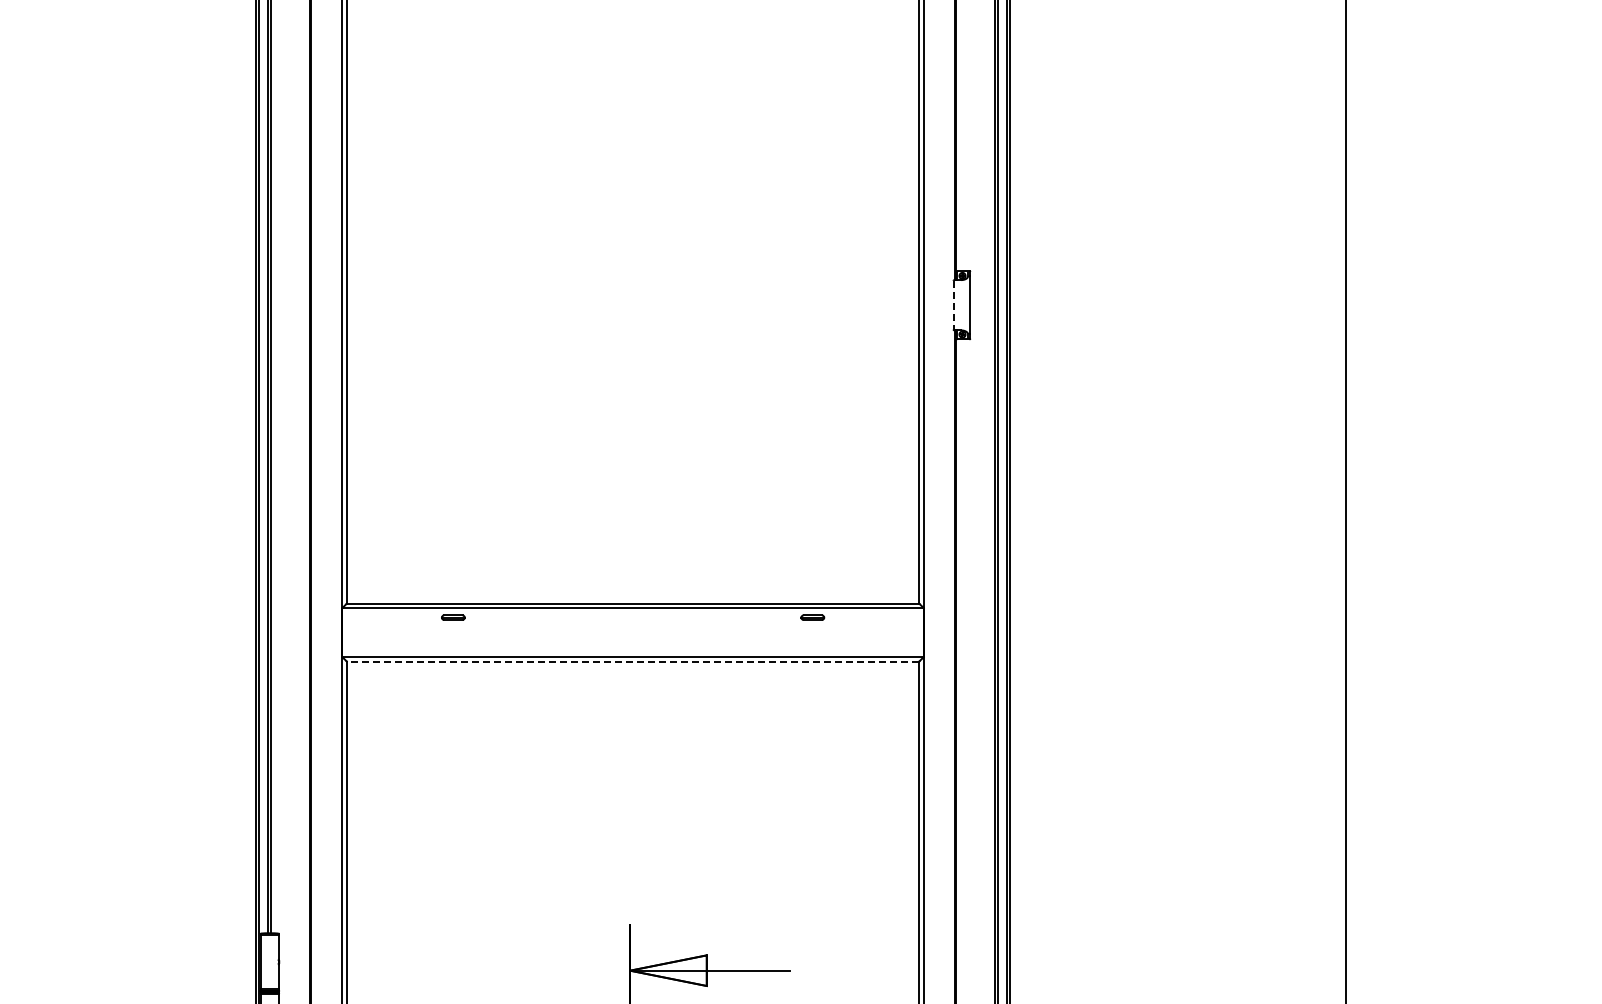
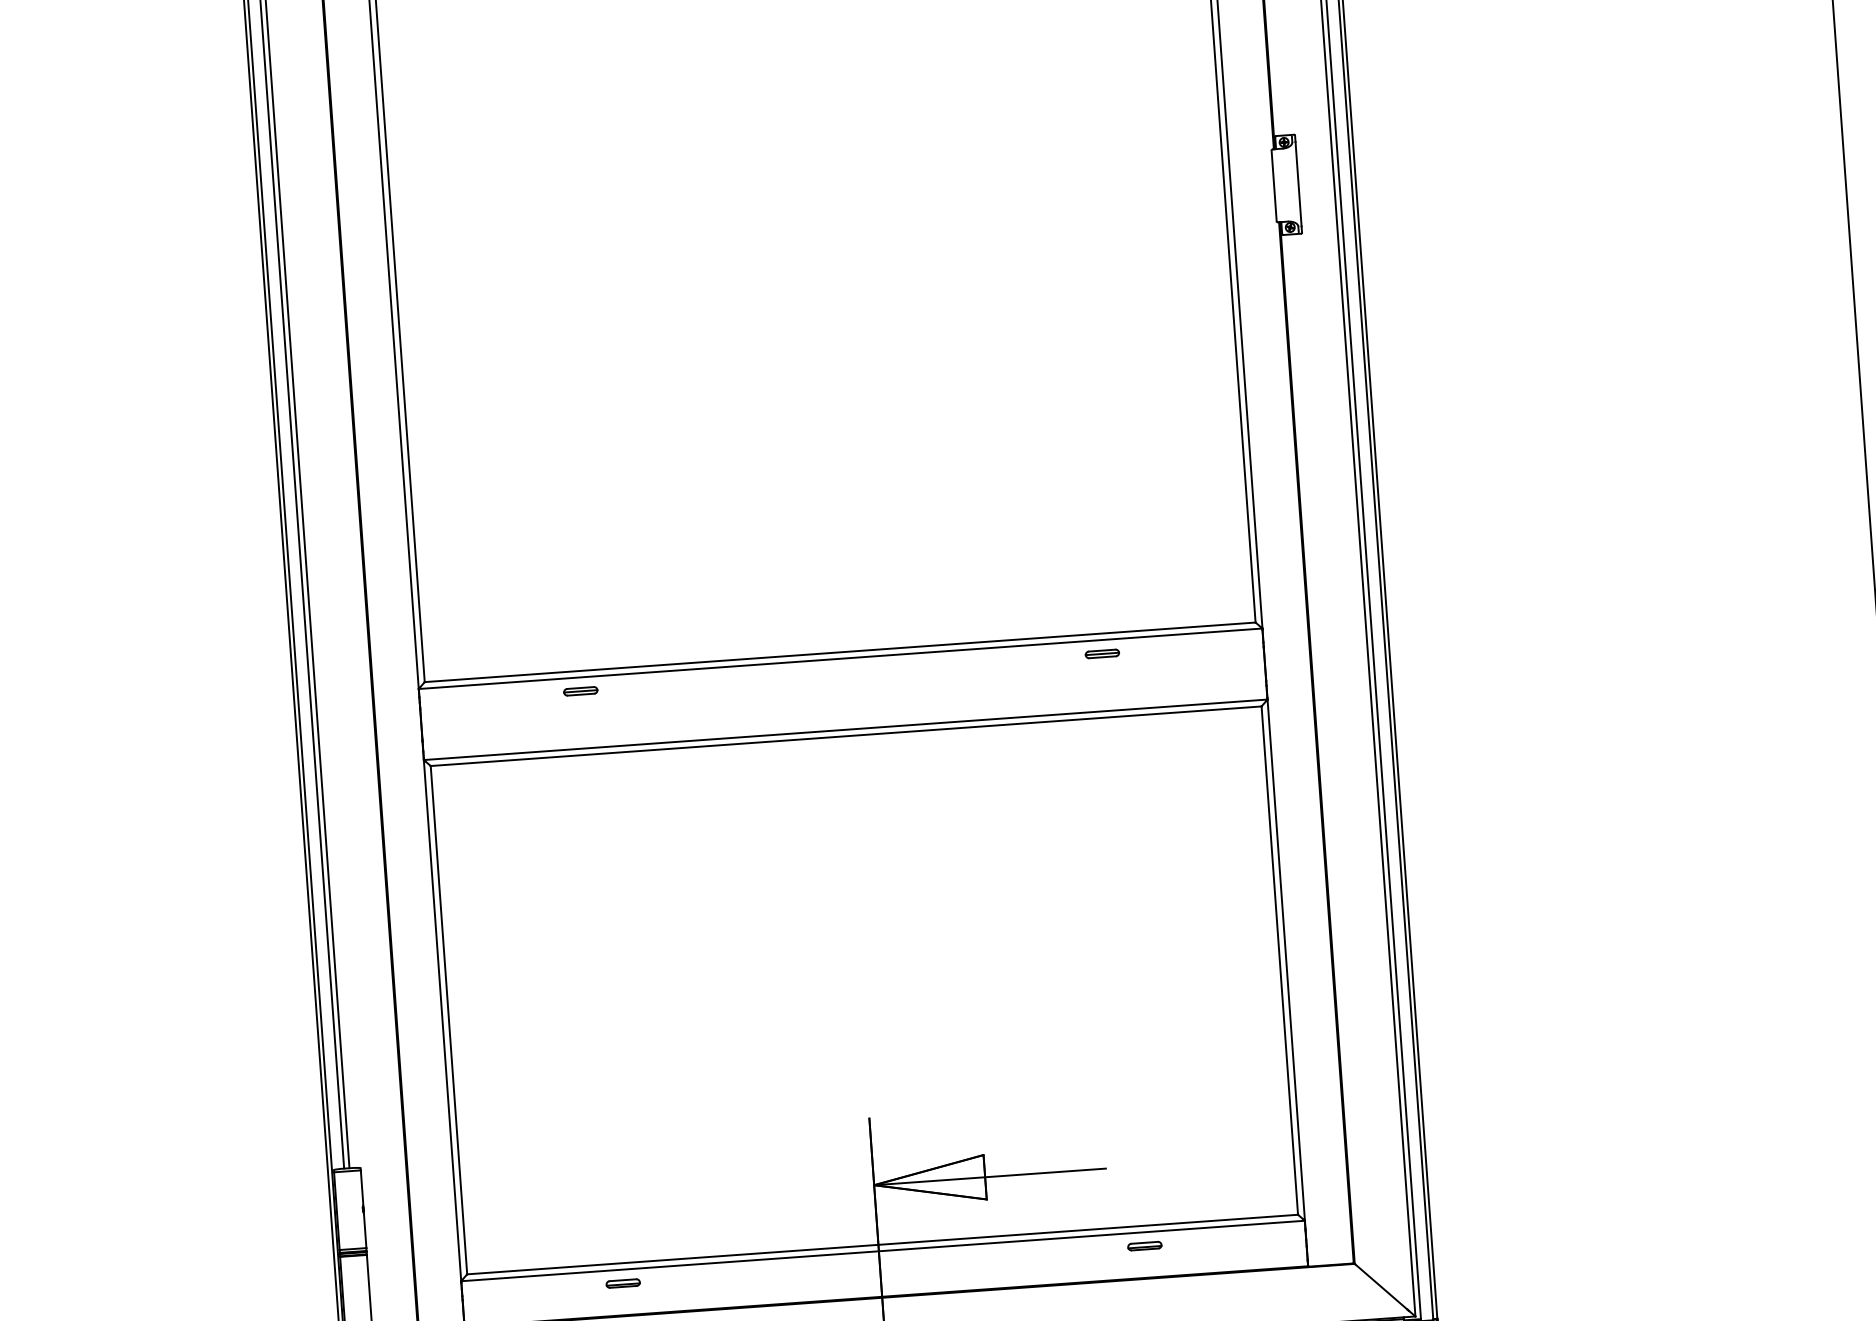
line: (953, 305) -> (1274, 186), dashed -> solid
line: (632, 661) -> (845, 736), dashed -> solid

